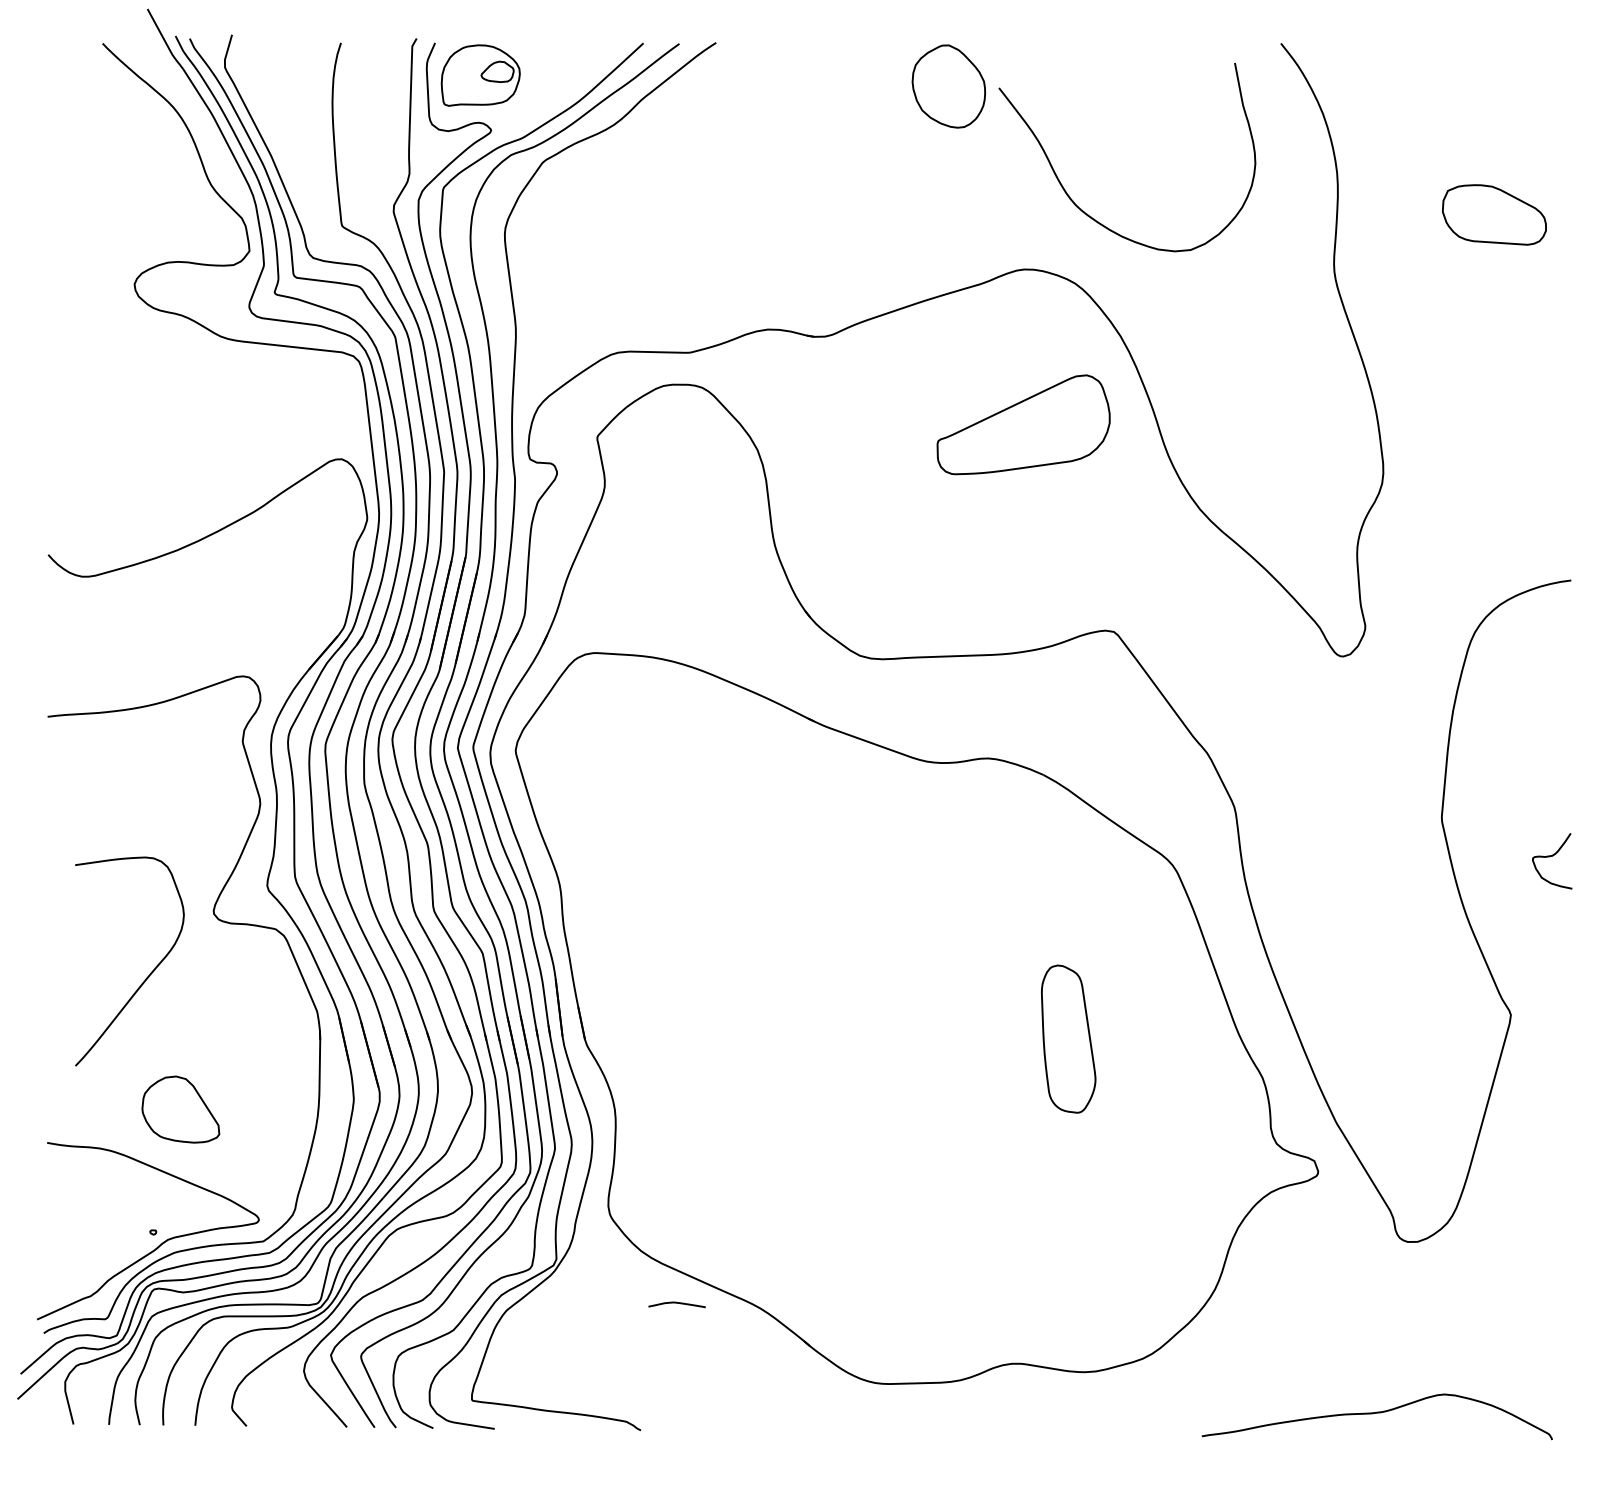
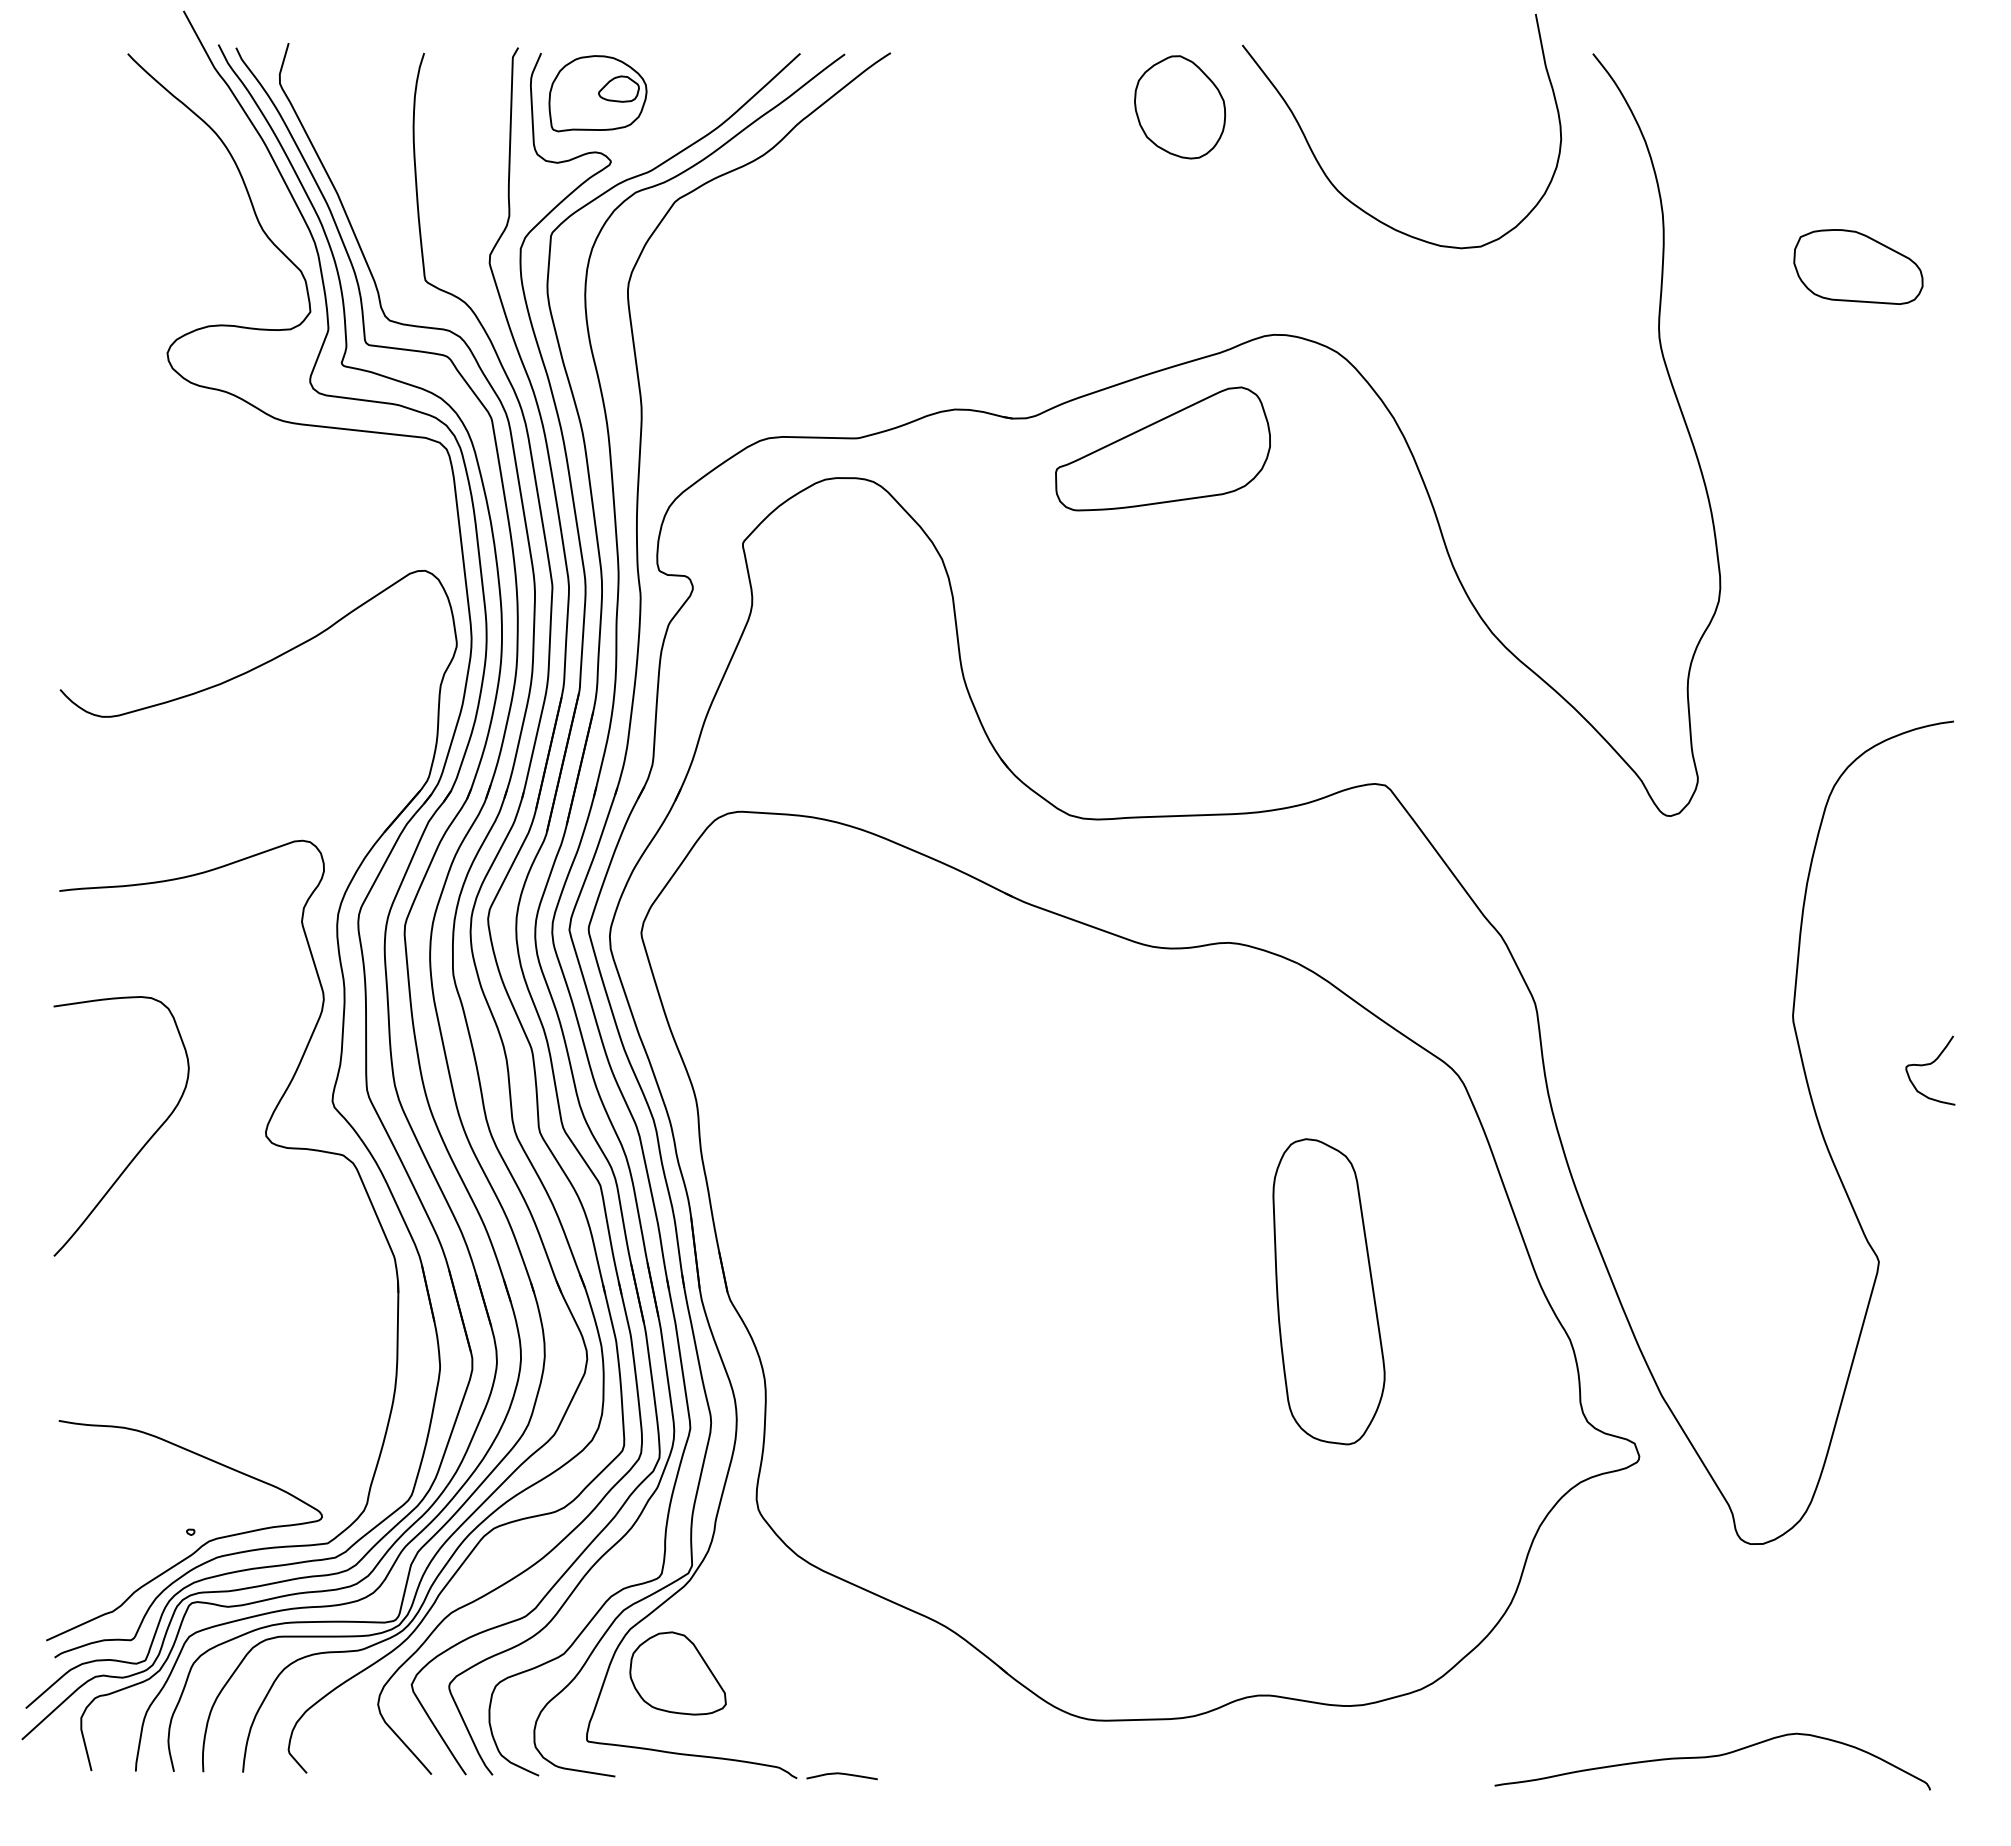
curve: (1084, 211) -> (1348, 198), moved
part: (1023, 424) -> (1162, 448), moved
curve: (149, 974) -> (145, 1142), moved
part: (1068, 1038) -> (1328, 1291), size x1.67
part: (180, 1109) -> (677, 1673), moved
curve: (676, 1303) -> (841, 1774), moved

